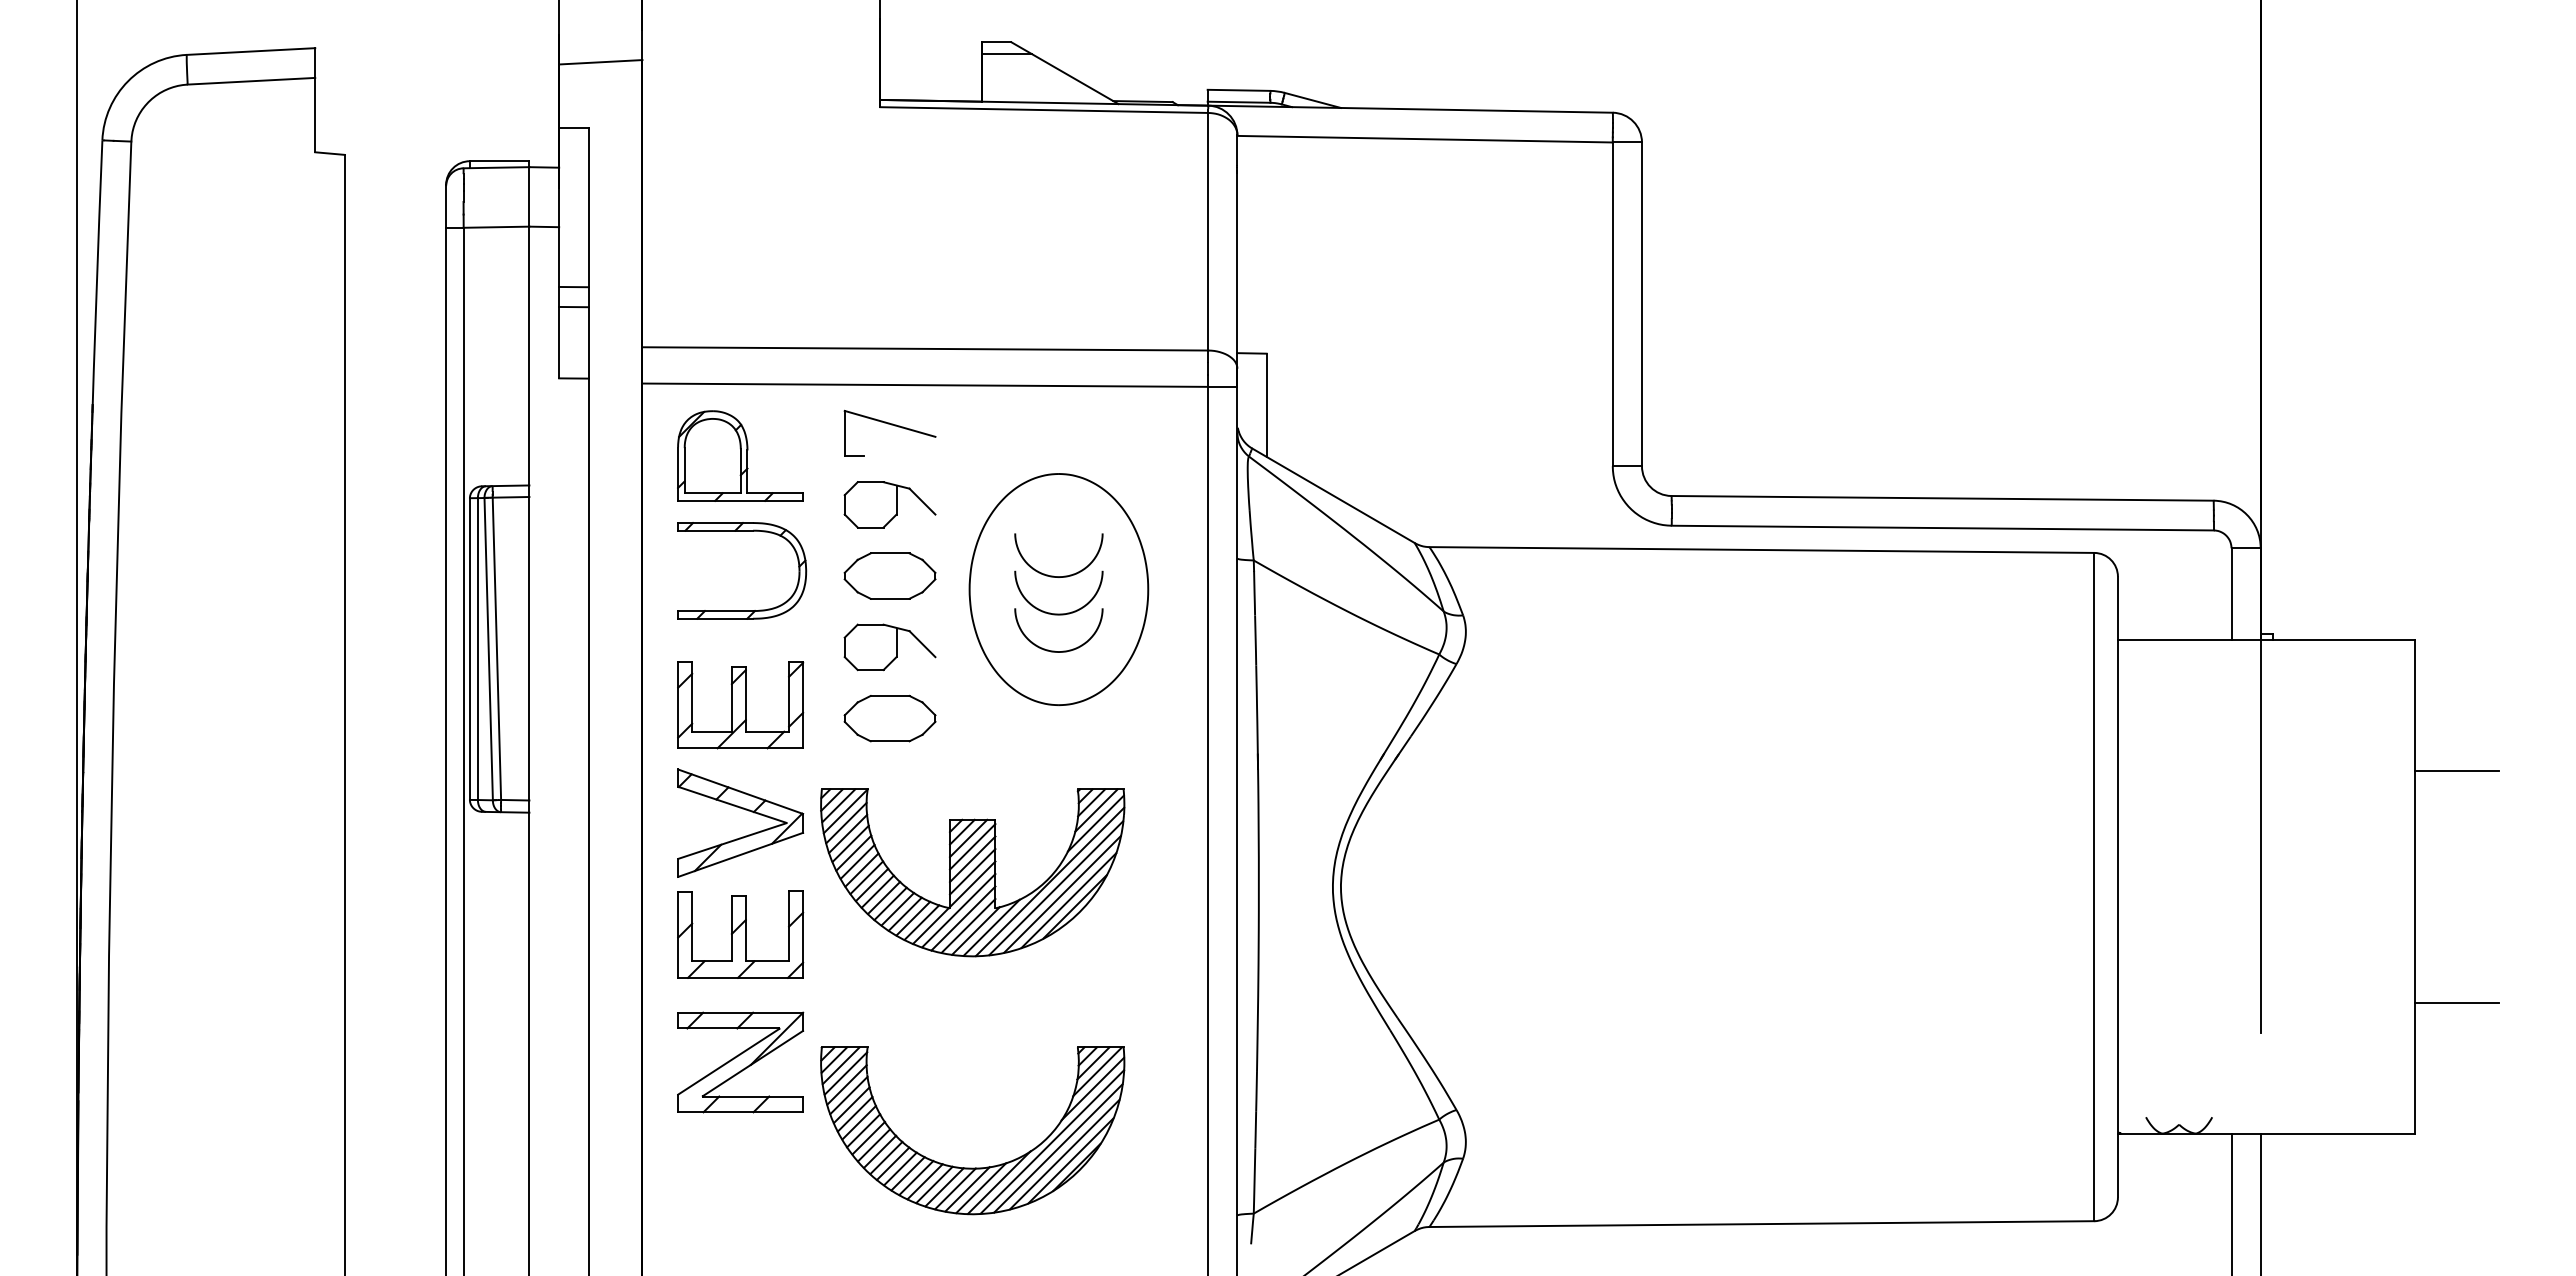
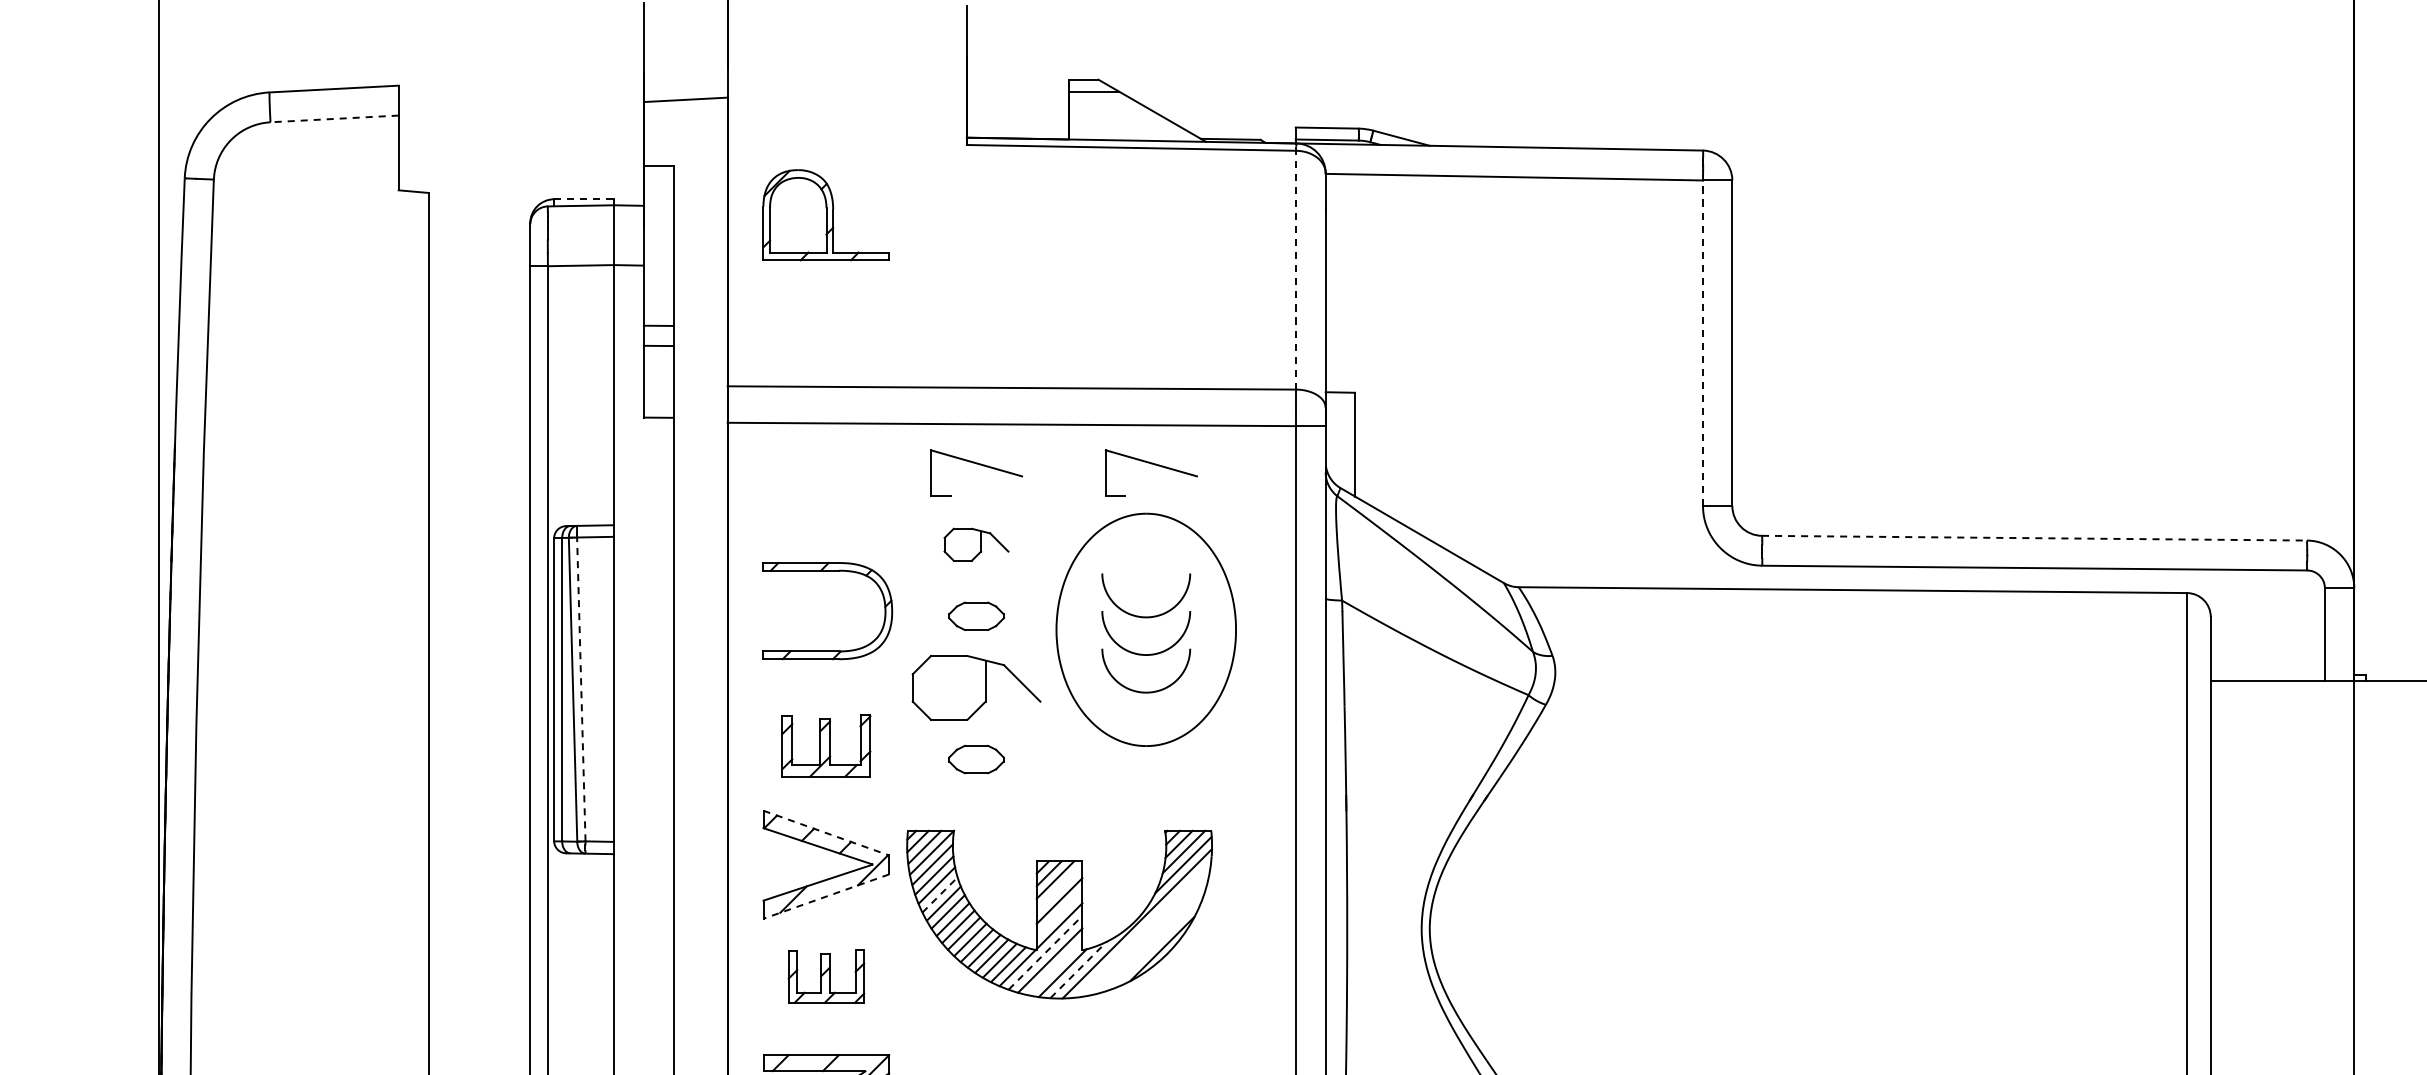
line: (251, 81) -> (334, 119), solid -> dashed
line: (499, 161) -> (583, 199), solid -> dashed
line: (1208, 231) -> (1296, 269), solid -> dashed
line: (1612, 304) -> (1702, 343), solid -> dashed
part: (1065, 425) -> (1152, 464), added
part: (740, 455) -> (826, 214), moved
line: (1943, 498) -> (2035, 538), solid -> dashed
part: (889, 504) -> (975, 544), size x0.7
part: (889, 575) -> (975, 615), size x0.6
part: (889, 647) -> (975, 688), size x1.4
line: (496, 648) -> (580, 689), solid -> dashed
part: (740, 705) -> (826, 746), size x0.7
part: (889, 718) -> (975, 759), size x0.6
line: (741, 791) -> (827, 832), solid -> dashed
line: (972, 846) -> (1059, 888), removed
line: (853, 853) -> (939, 895), solid -> dashed
line: (740, 855) -> (826, 897), solid -> dashed
line: (972, 871) -> (1059, 913), removed
line: (1056, 888) -> (1143, 930), removed
line: (1062, 894) -> (1149, 936), removed
line: (1068, 900) -> (1155, 942), removed
line: (958, 910) -> (1045, 952), solid -> dashed
line: (968, 925) -> (1055, 967), removed
line: (991, 927) -> (1078, 969), solid -> dashed
part: (740, 934) -> (826, 976), size x0.6

